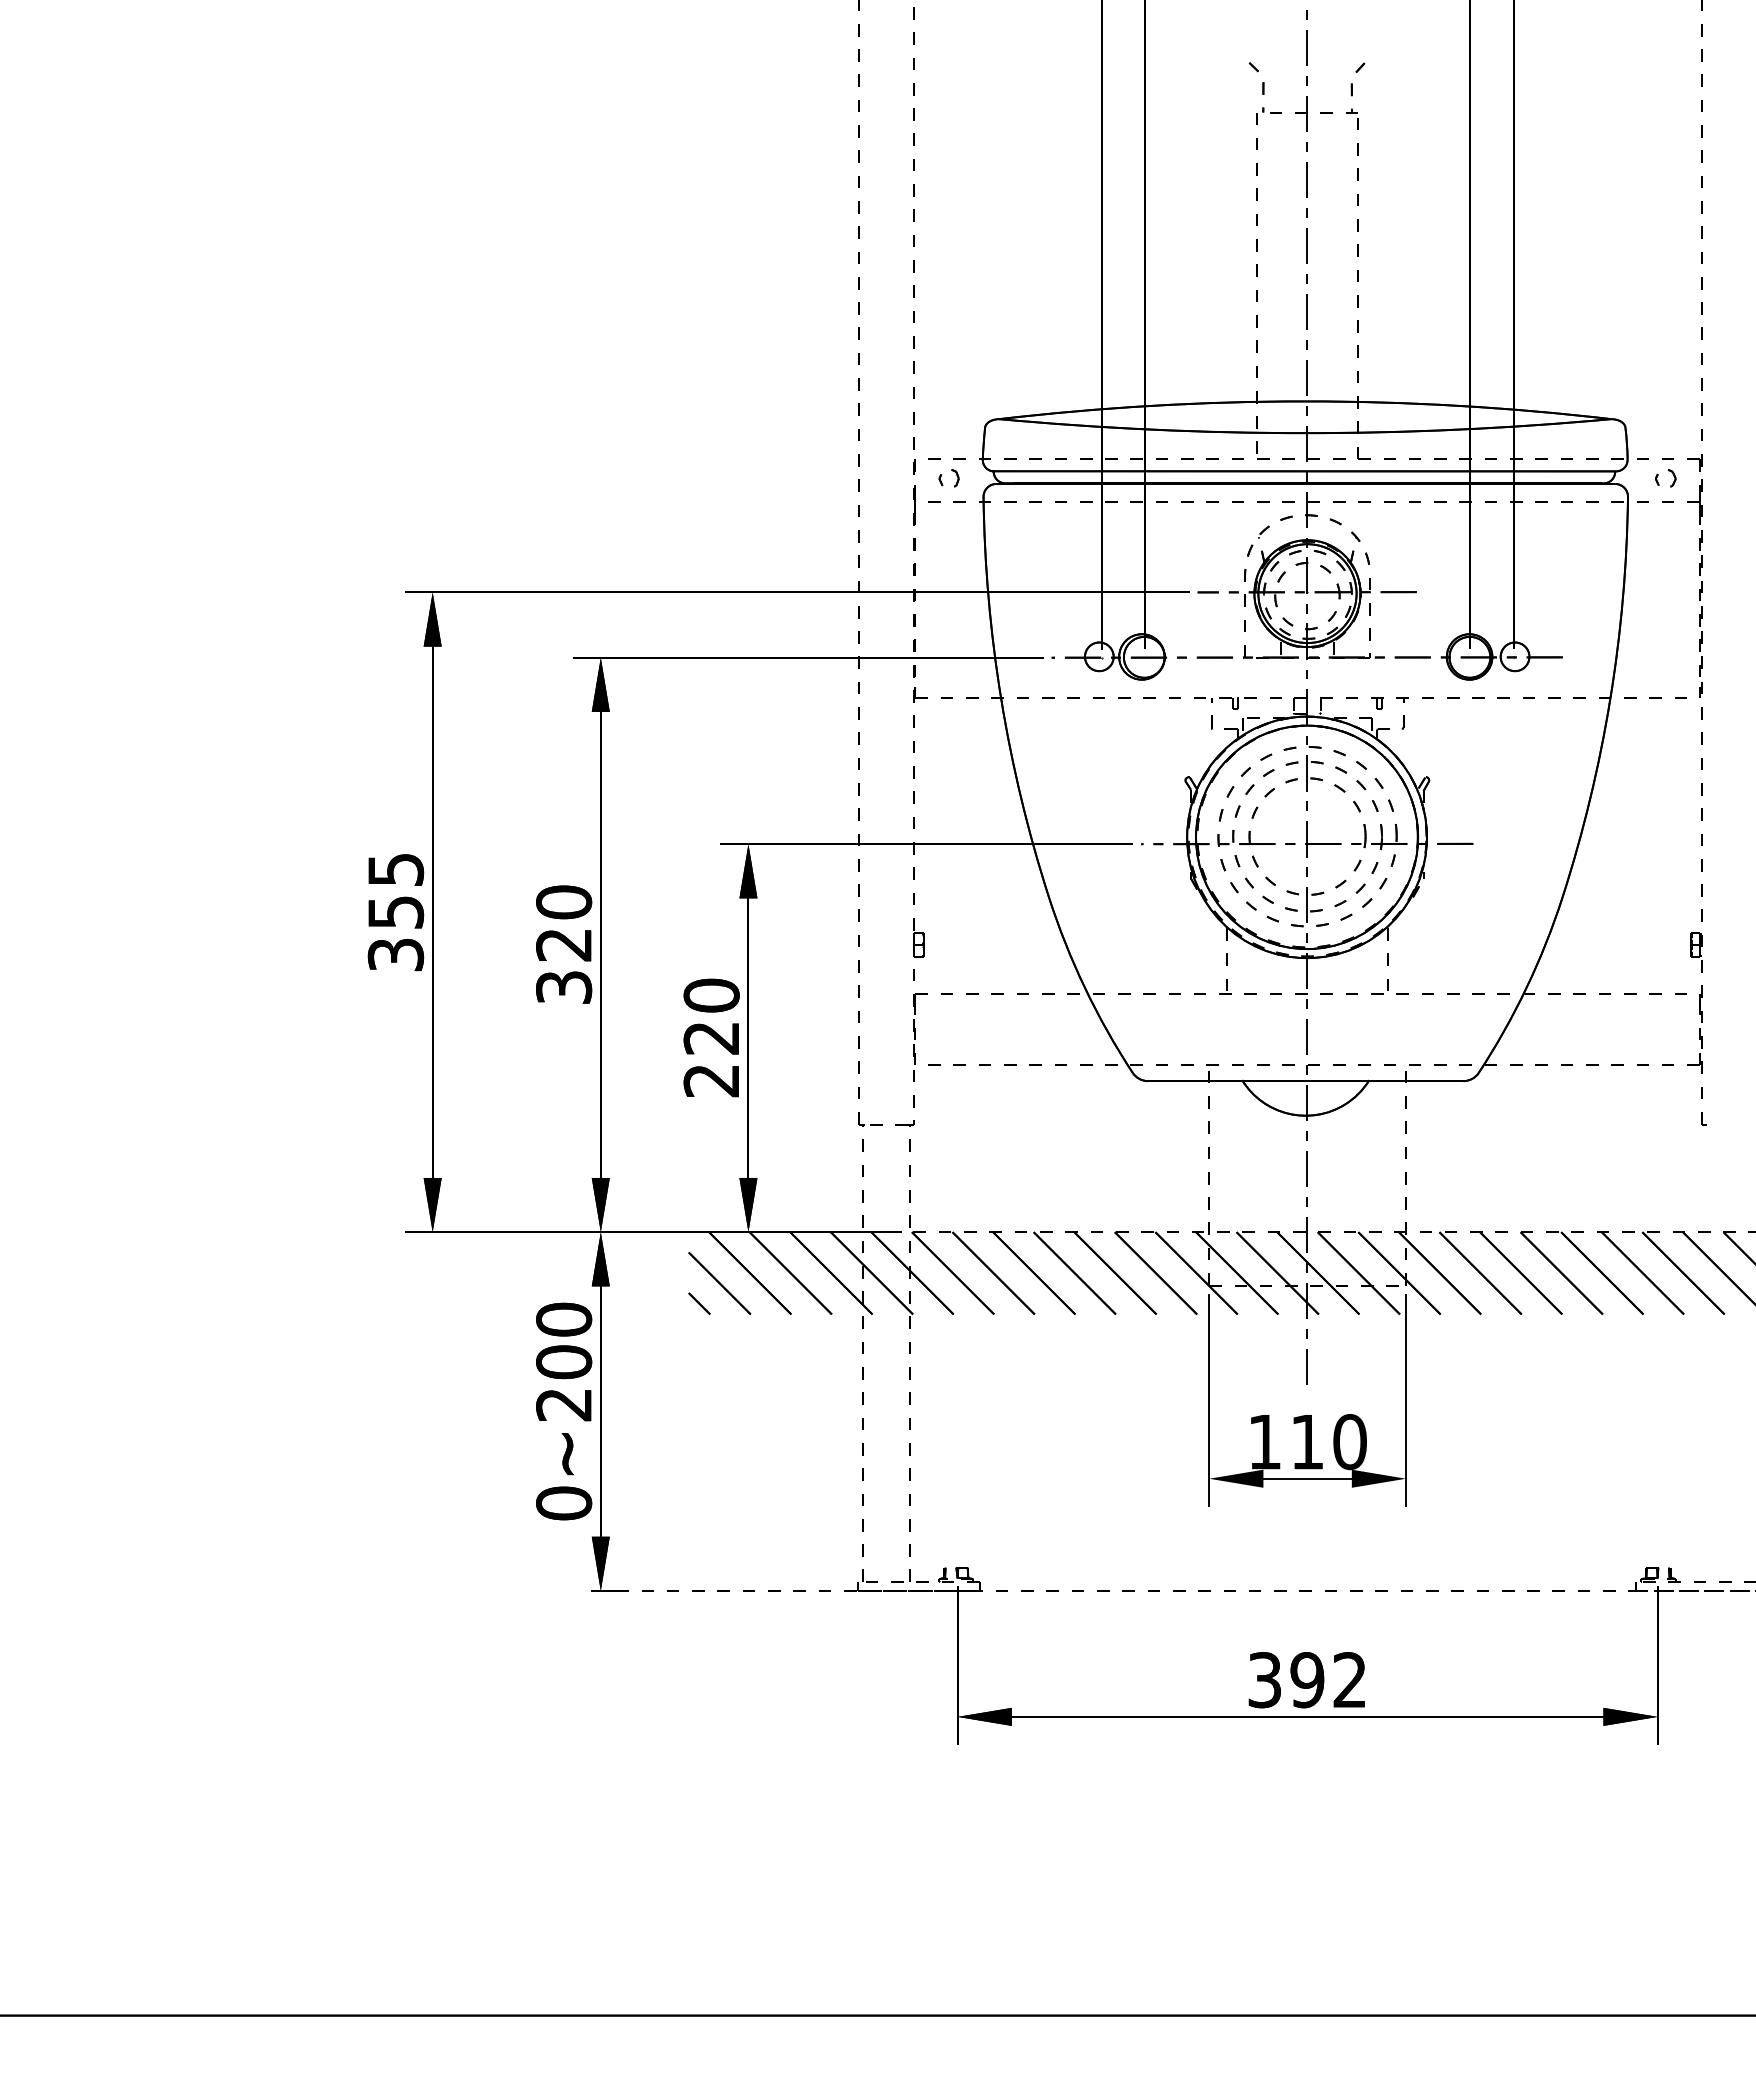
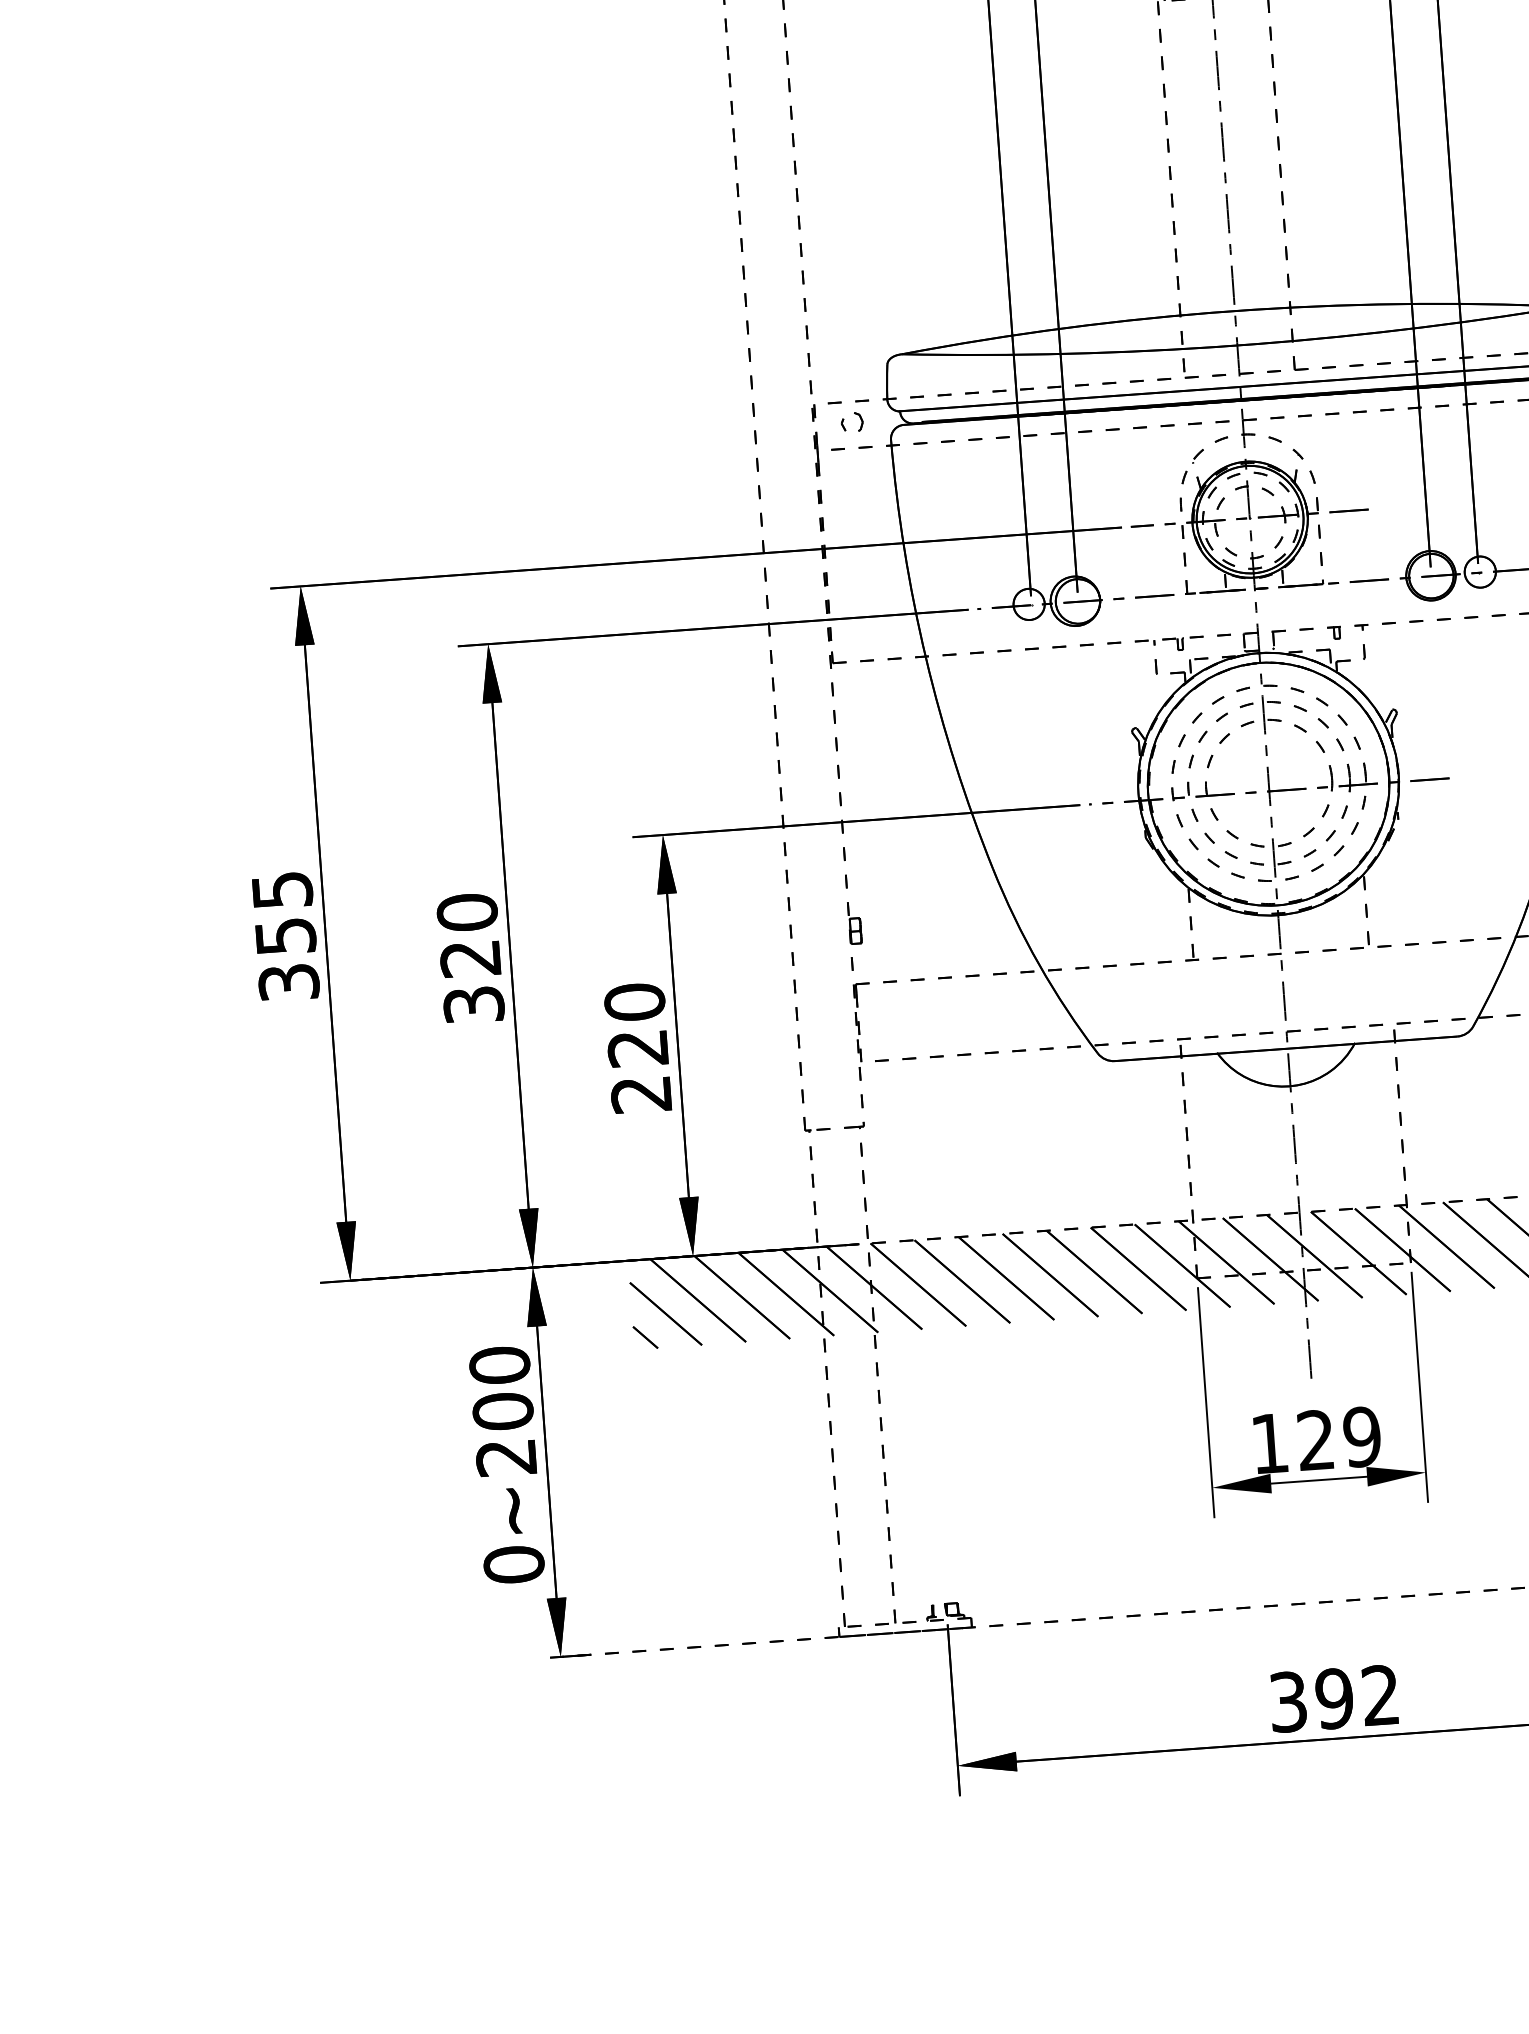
text: (1328, 1442) -> (1338, 1439), 110 -> 129

